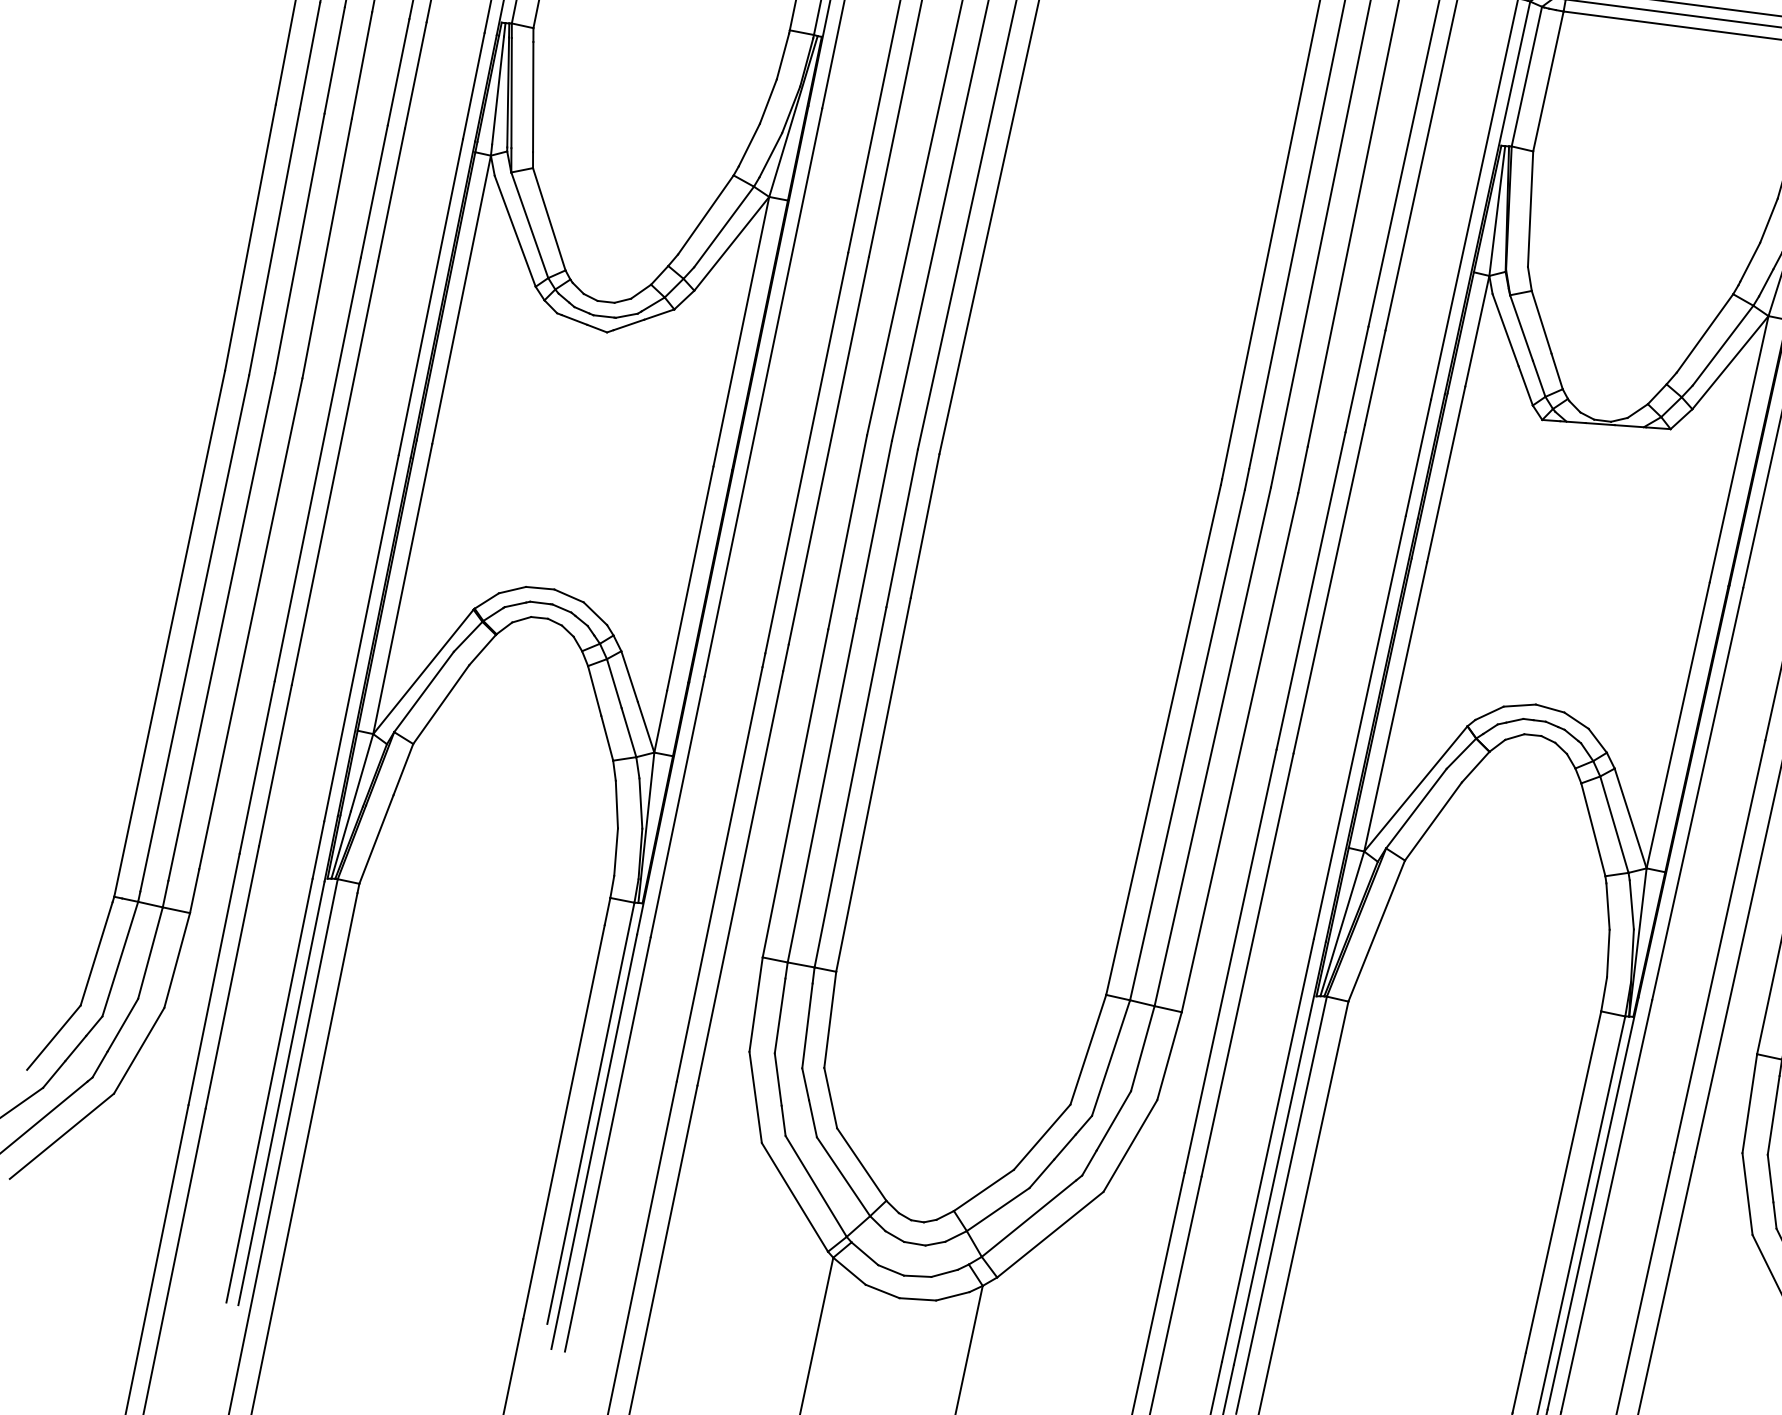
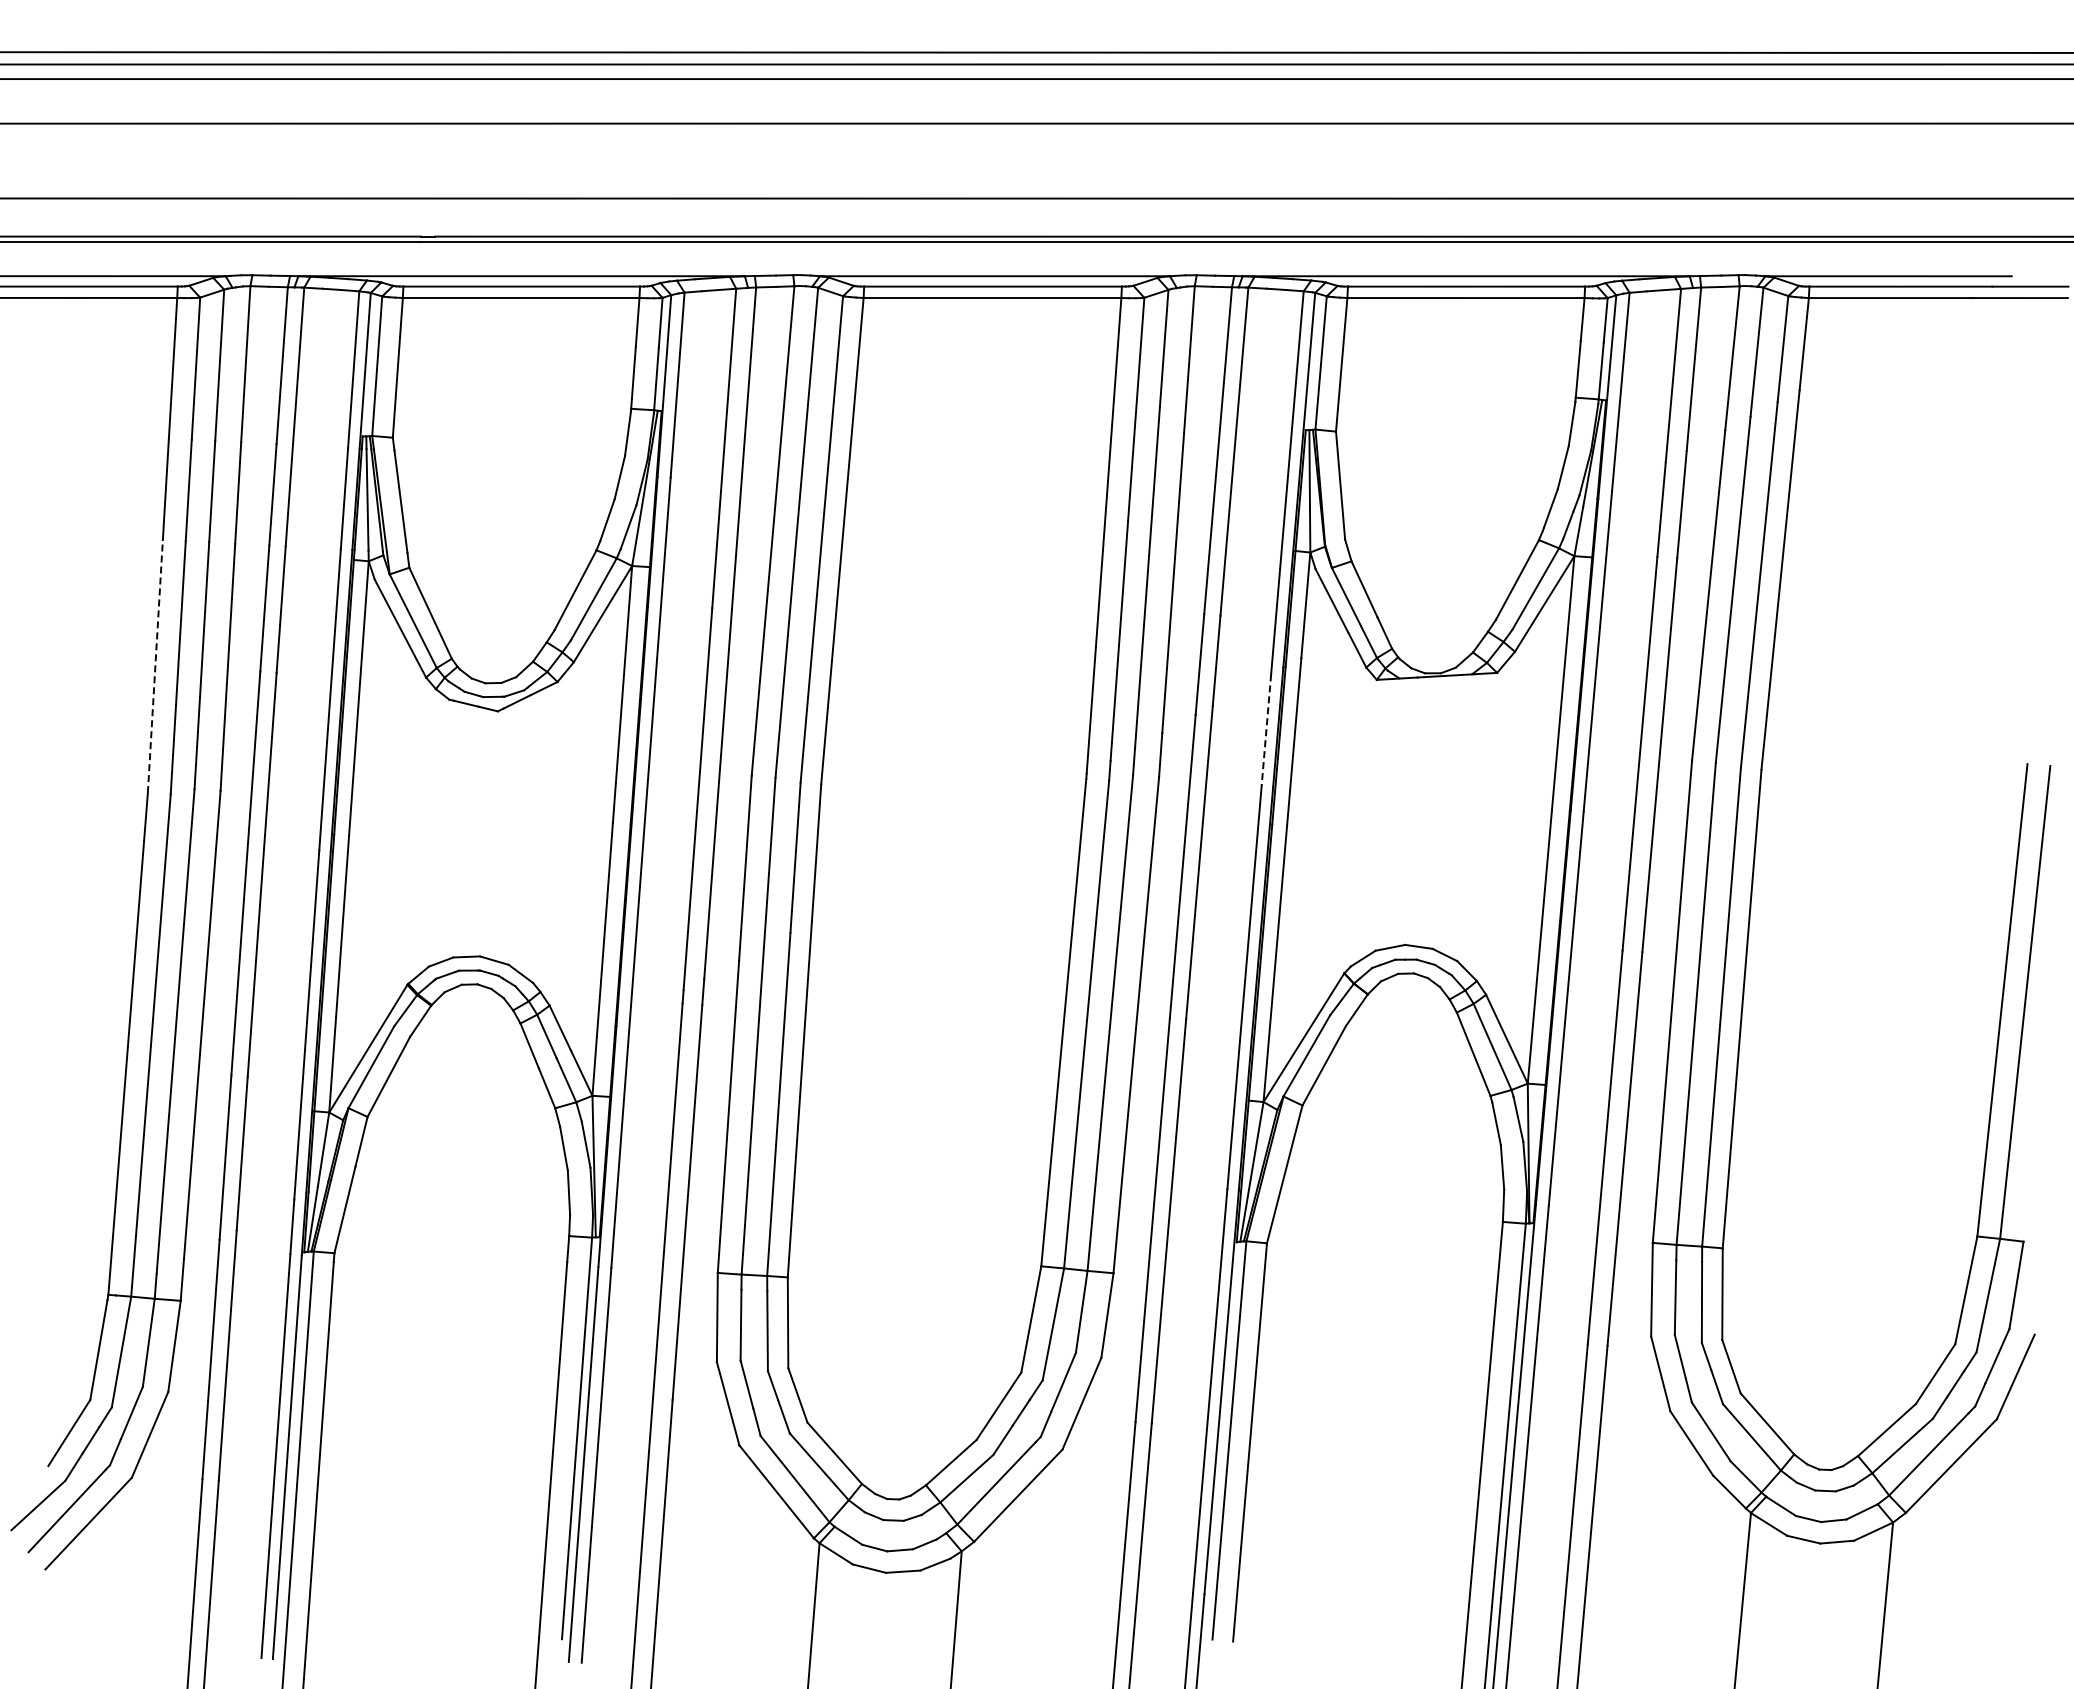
line: (250, 237) -> (155, 666), solid -> dashed
line: (1418, 457) -> (1266, 729), solid -> dashed

